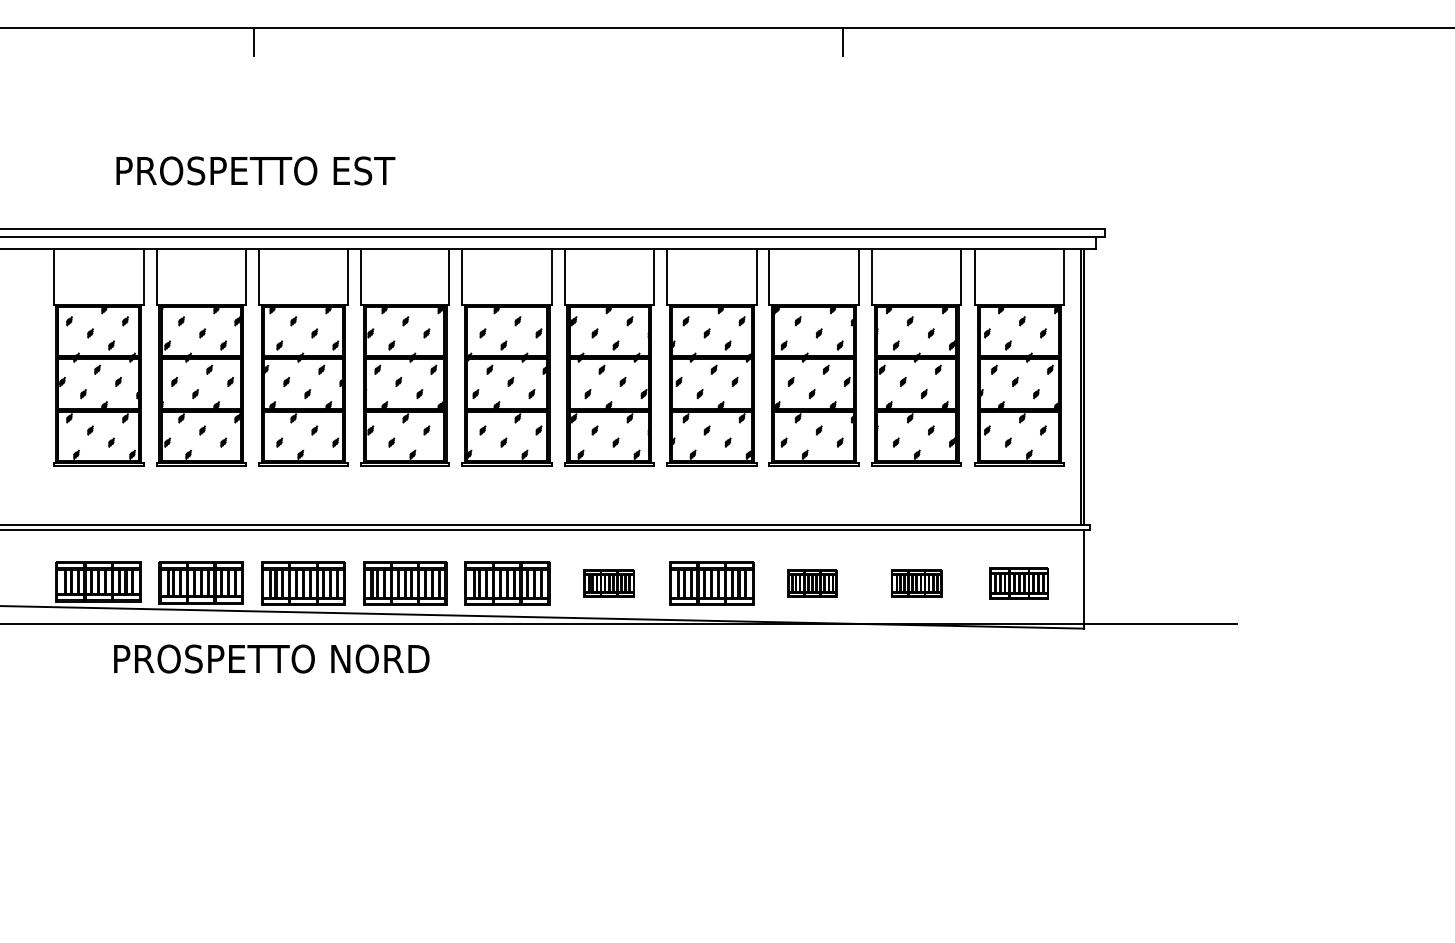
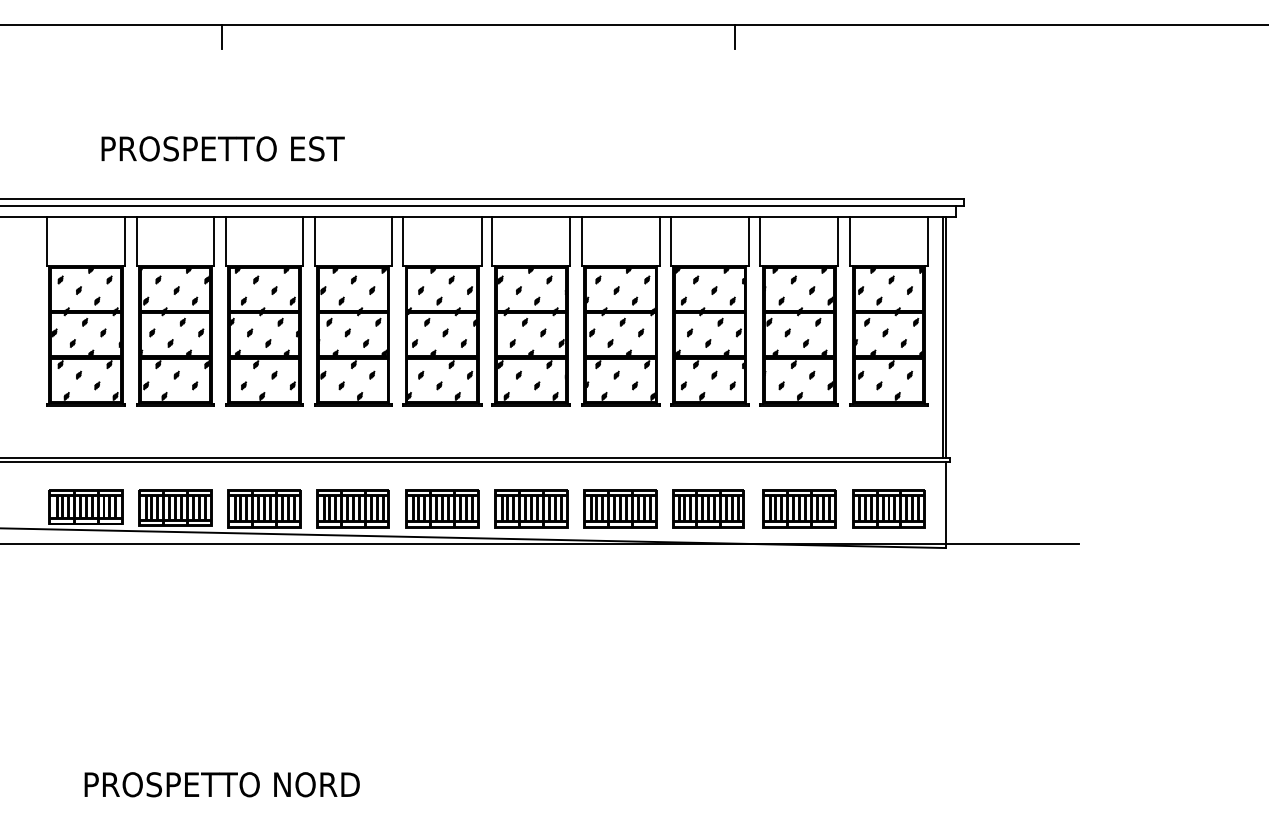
part: (608, 583) -> (530, 508), size x1.67
part: (812, 583) -> (708, 508), size x1.67
part: (916, 583) -> (799, 508), size x1.67
part: (1019, 583) -> (889, 508), size x1.43
text: (271, 658) -> (221, 784), moved

